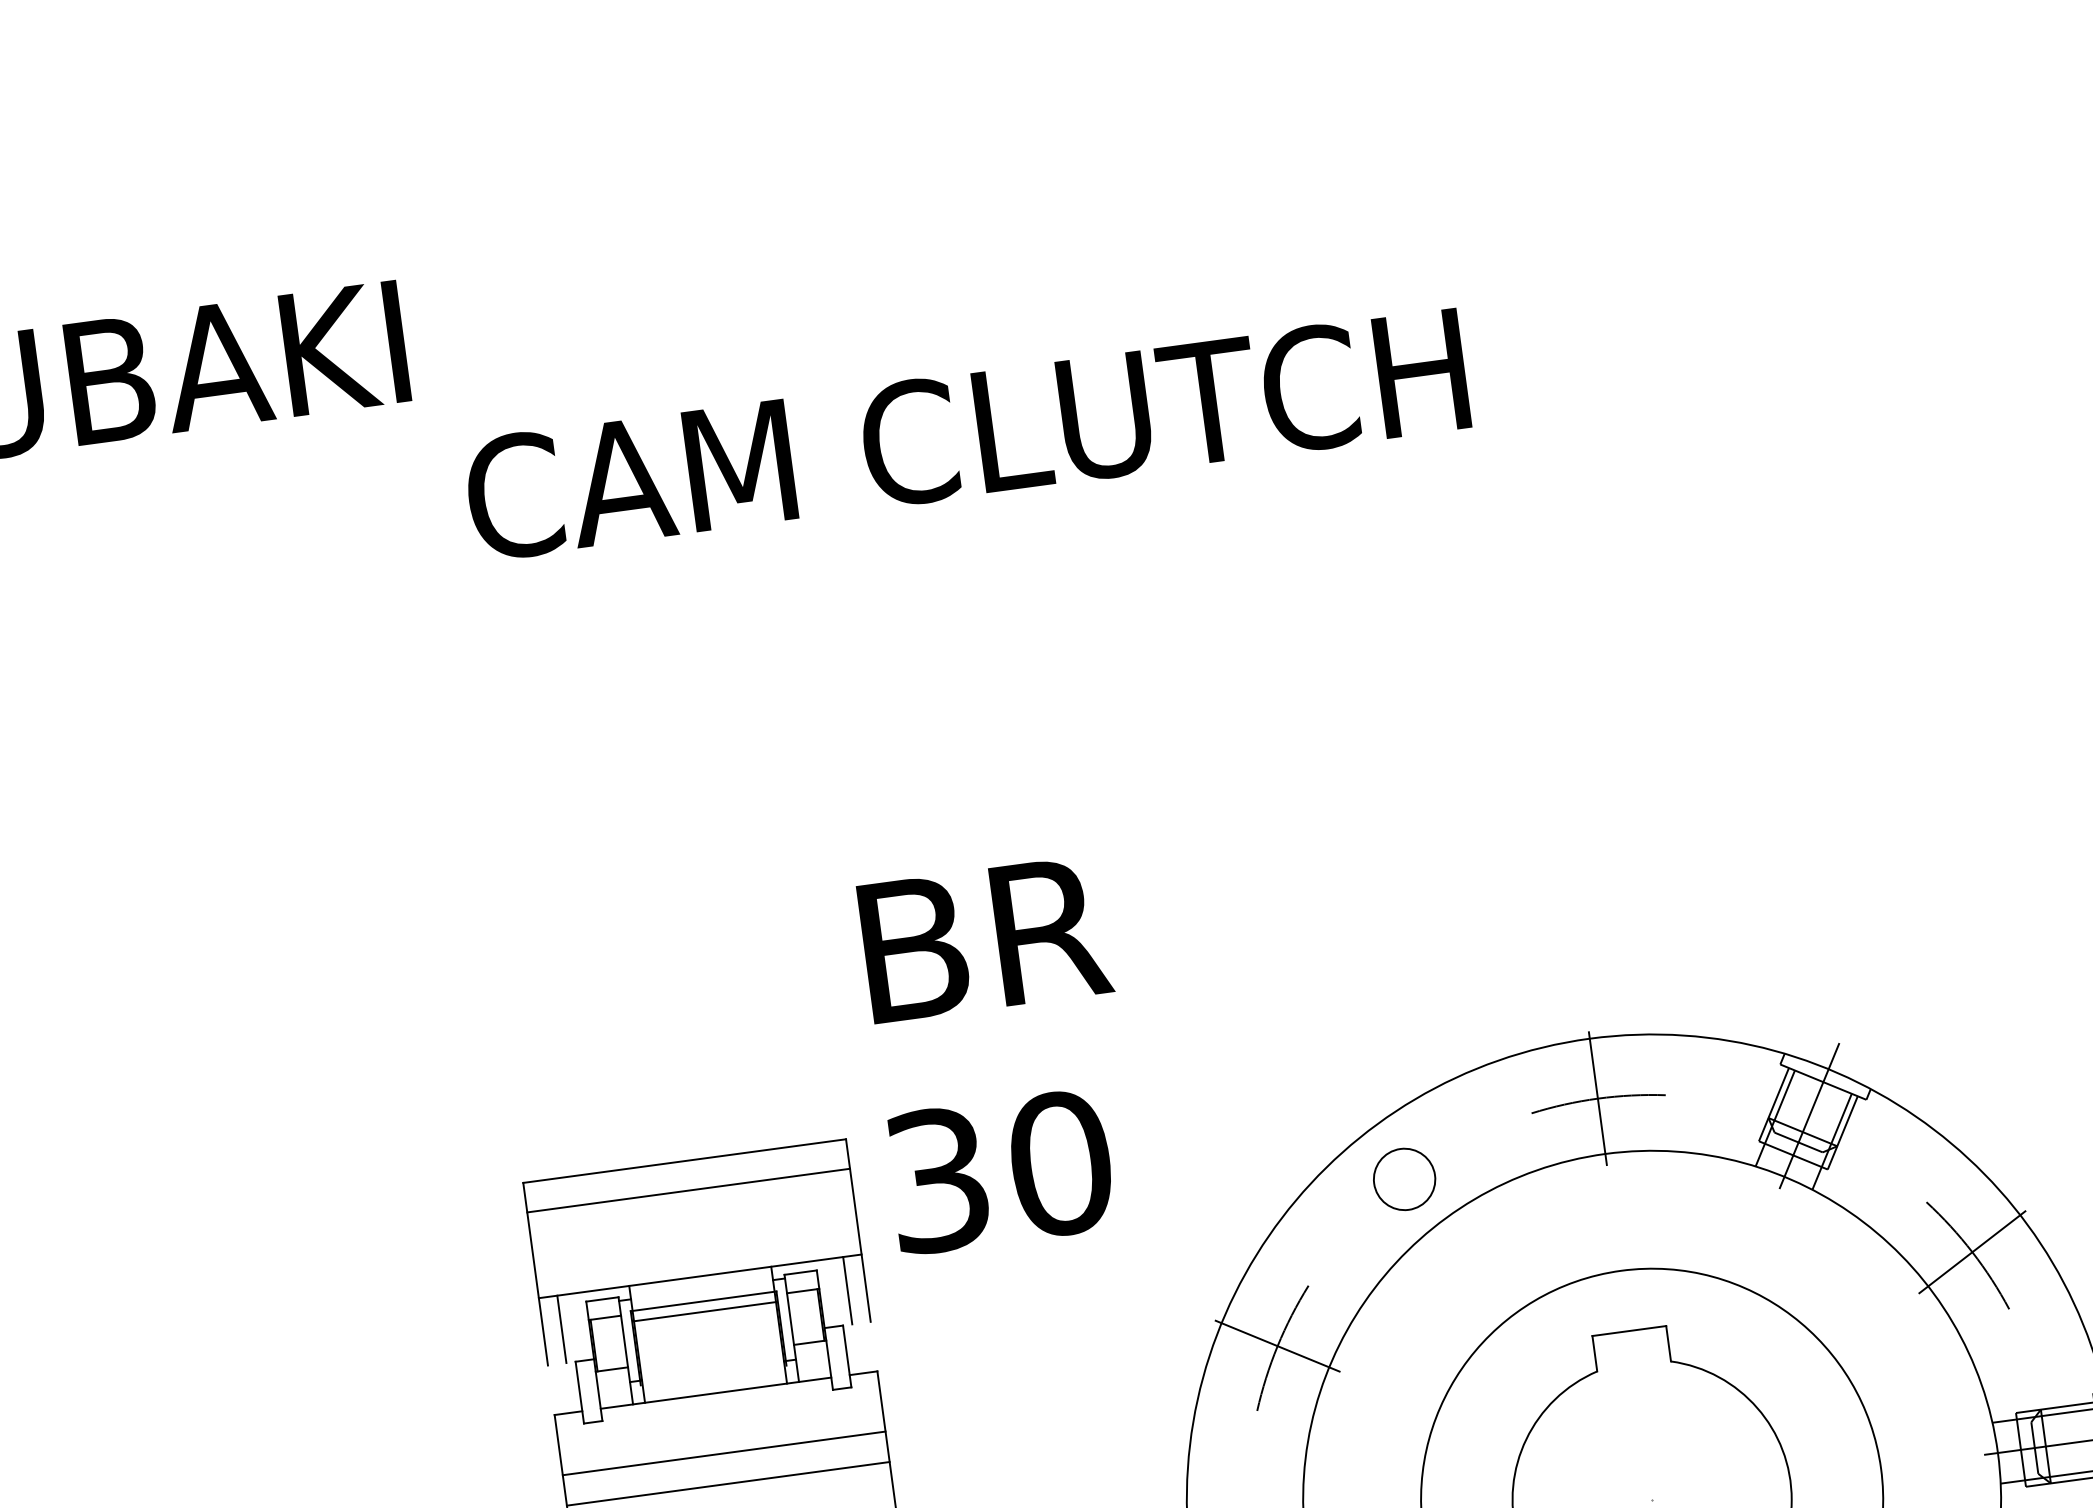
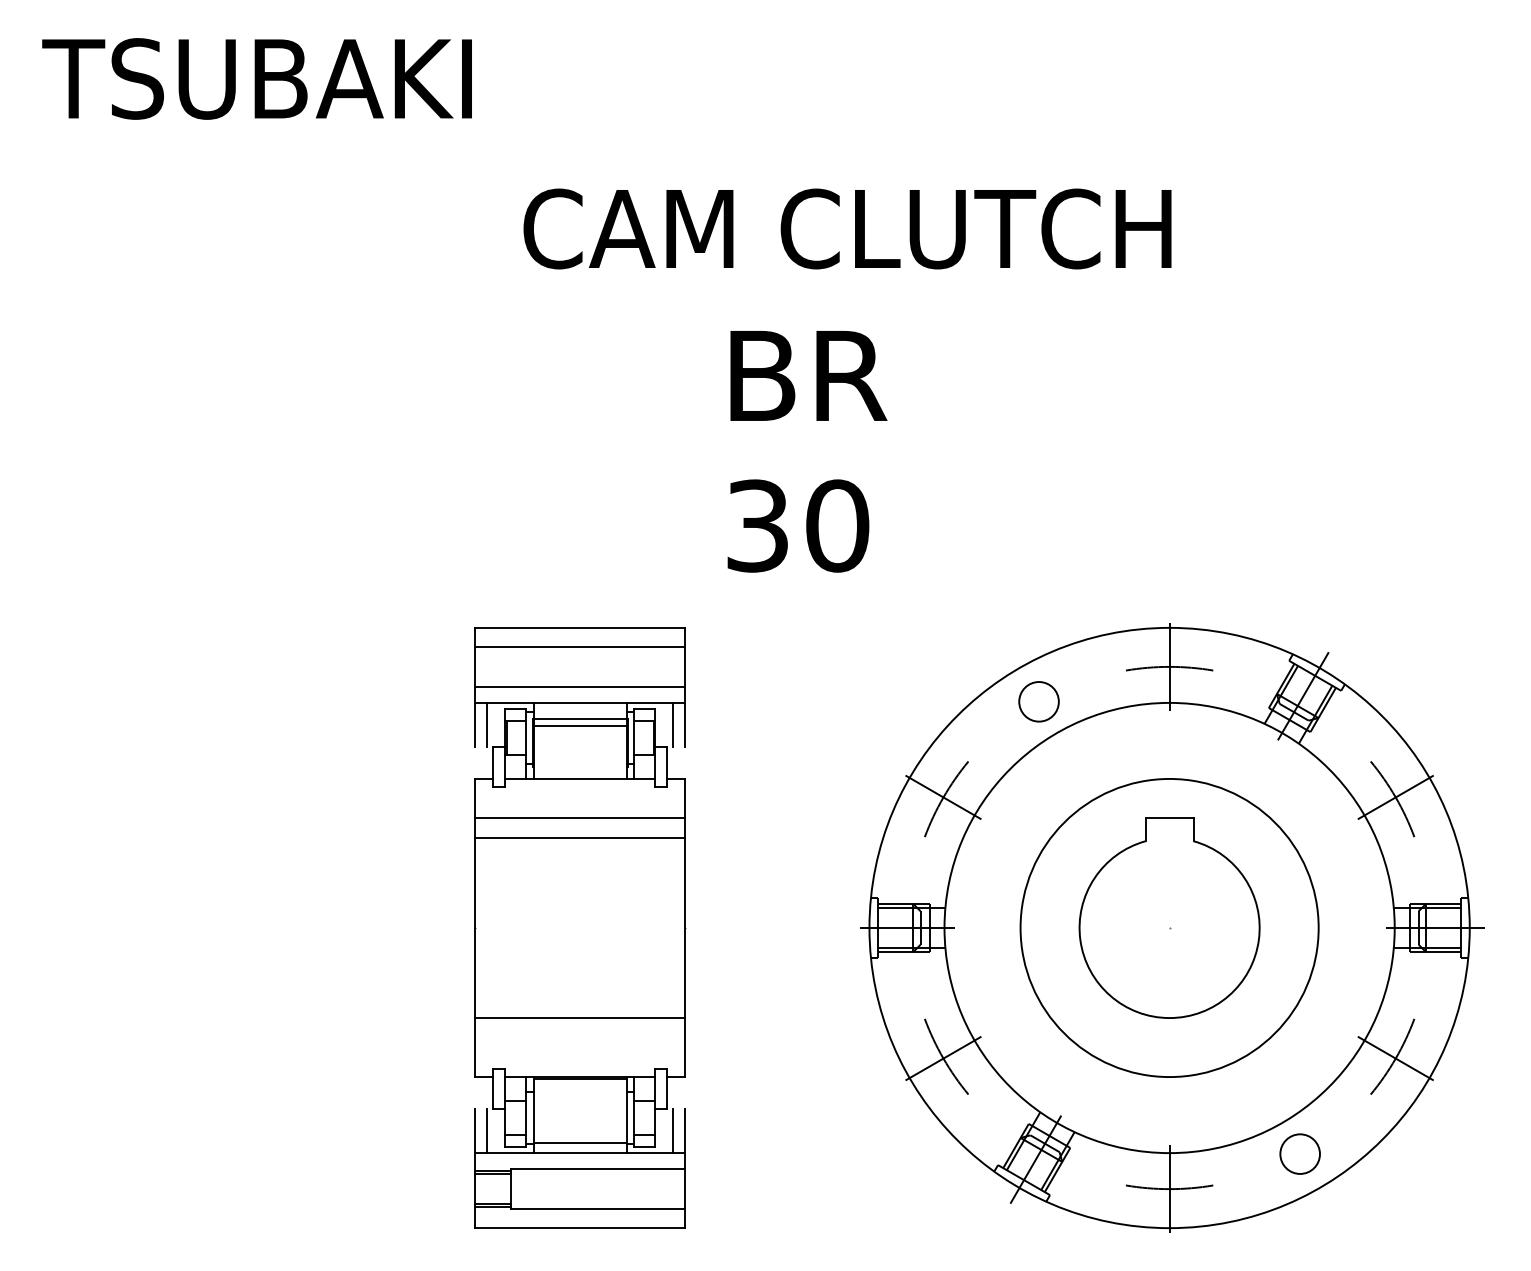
text: (966, 434) -> (847, 228), moved
text: (999, 1055) -> (807, 451), moved
line: (697, 1251) -> (580, 686), added

